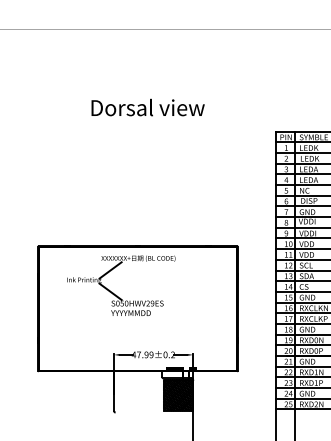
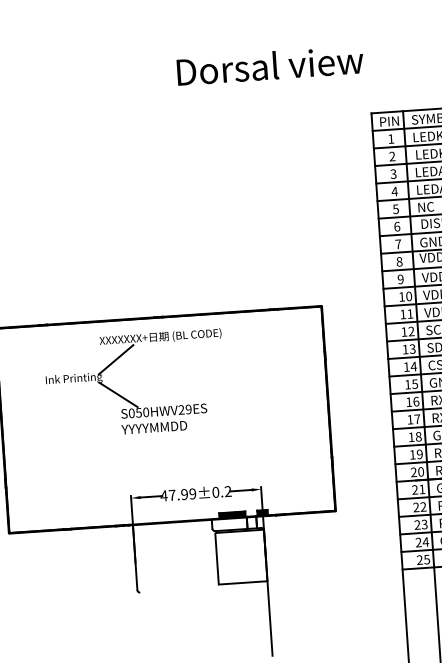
text: (147, 107) -> (269, 65), moved
hatch: (178, 394) -> (241, 555), removed

